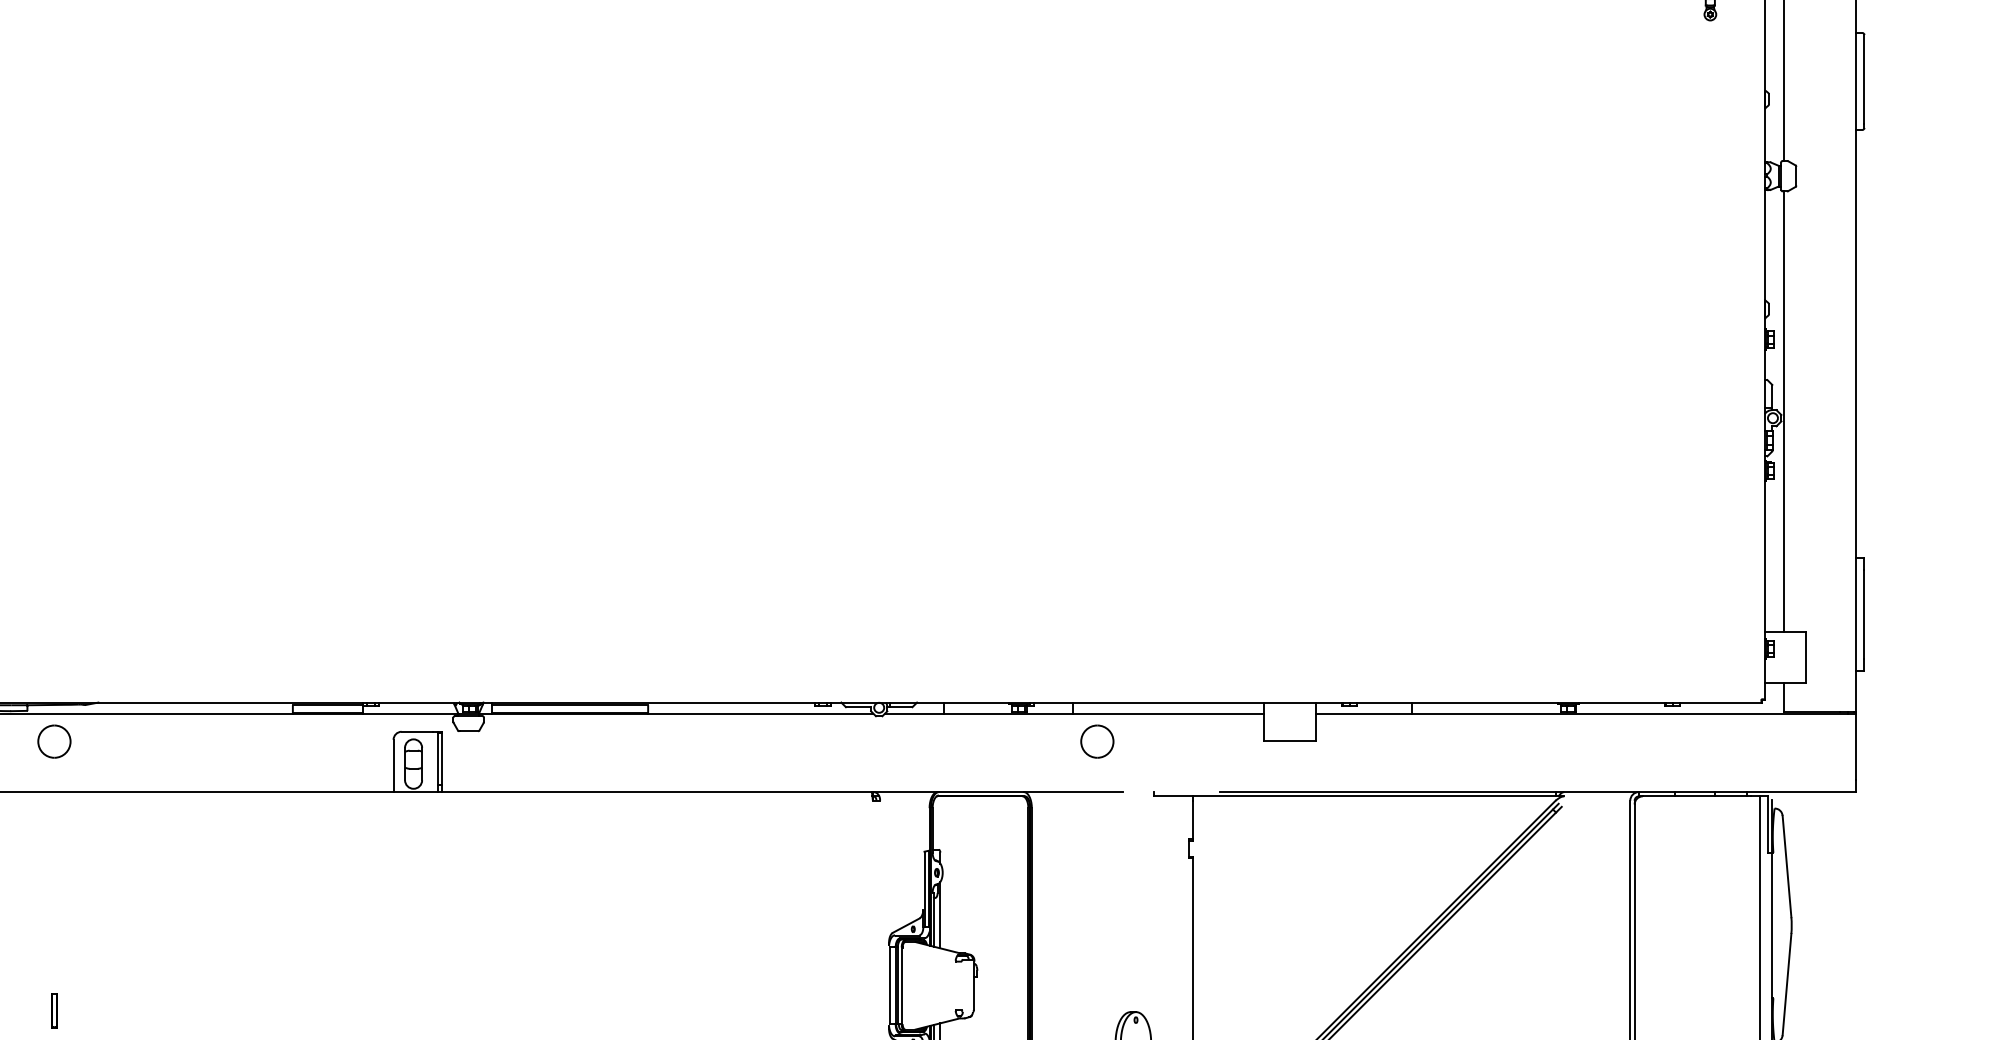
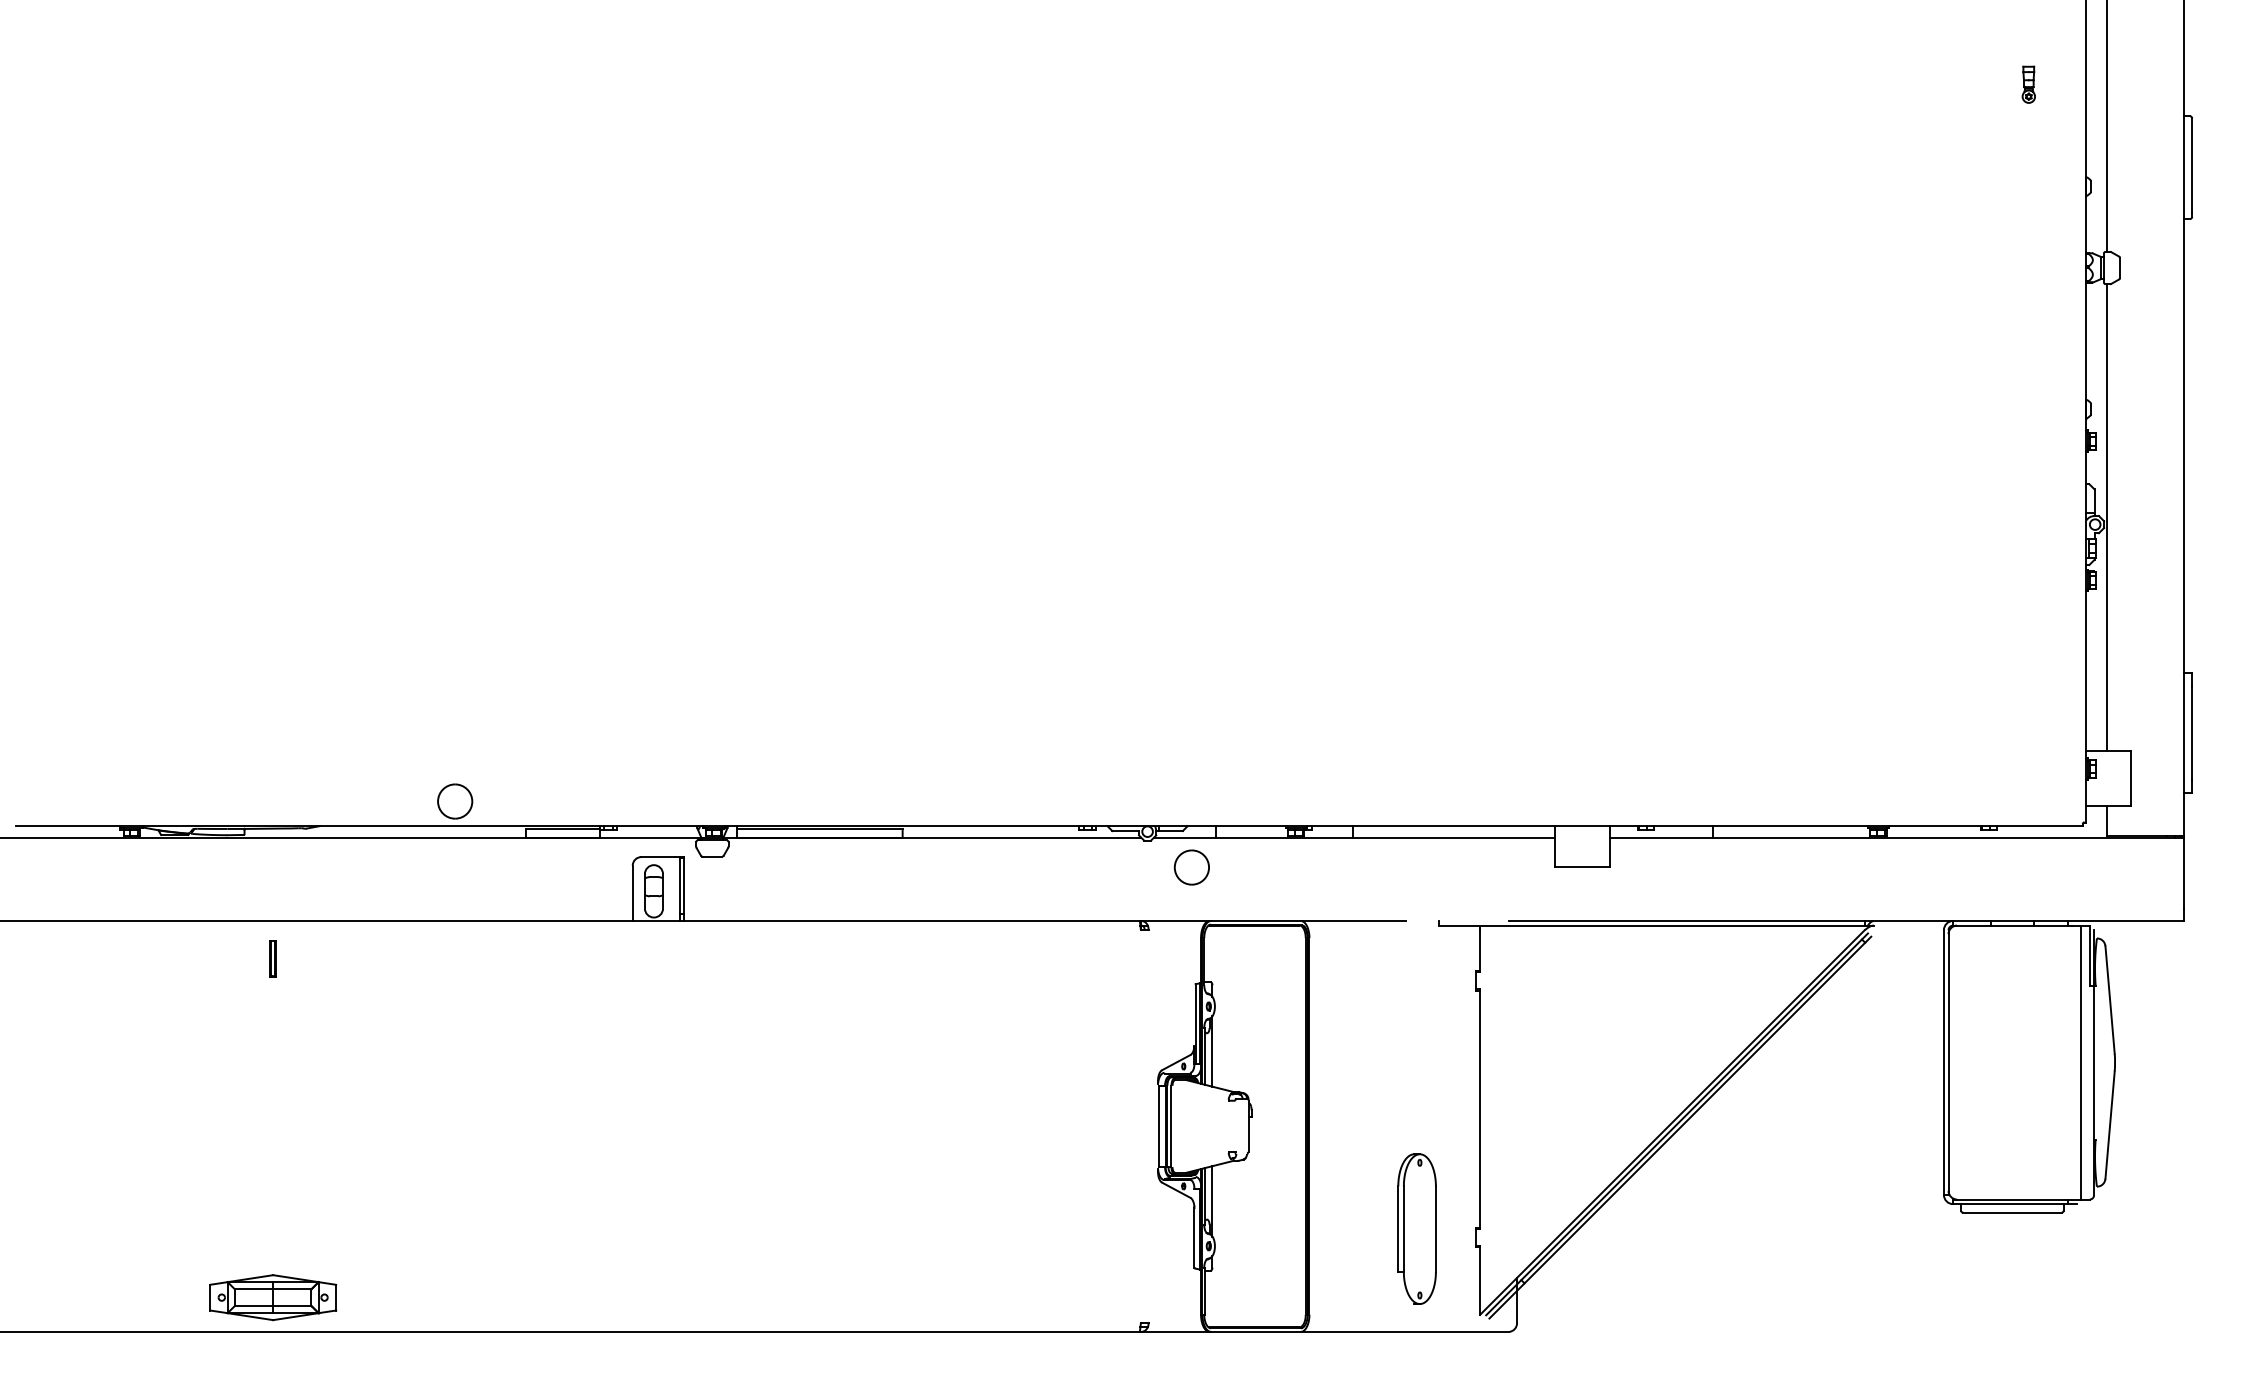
part: (54, 741) -> (455, 801), moved
part: (1096, 741) -> (1191, 867), moved
part: (53, 1010) -> (272, 958), moved

